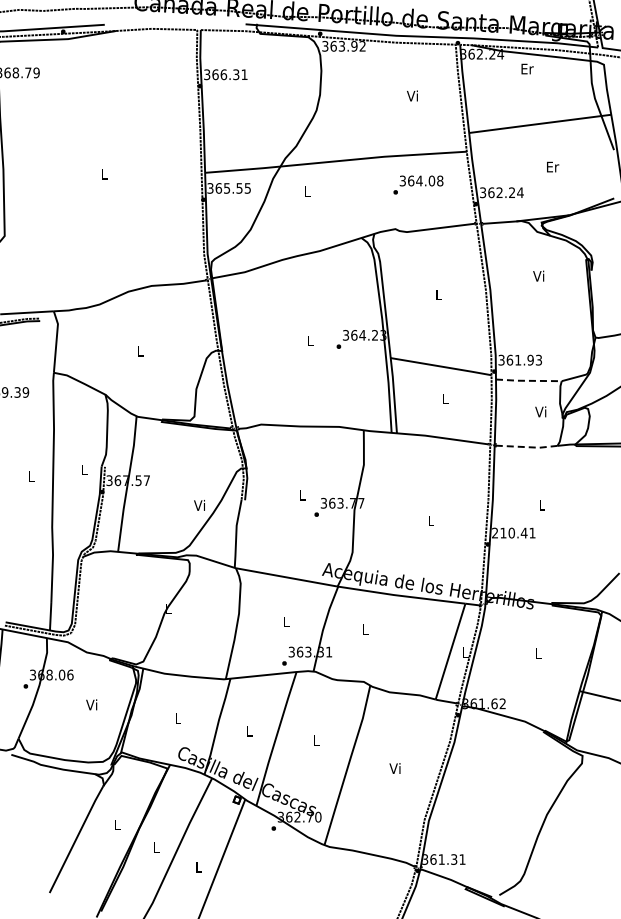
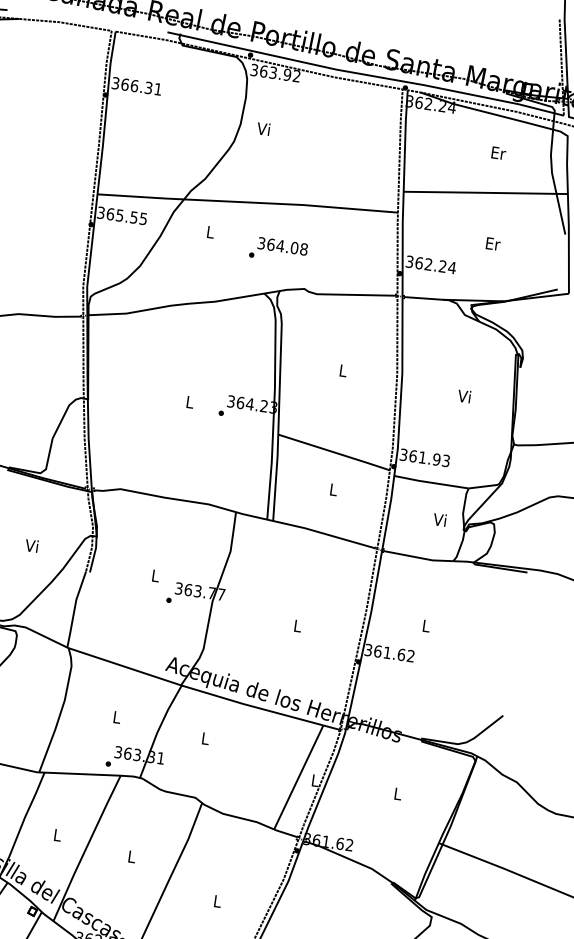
text: (527, 68) -> (498, 152), moved
text: (412, 95) -> (263, 128), moved
text: (418, 184) -> (278, 249), moved
text: (538, 275) -> (464, 395), moved
line: (528, 380) -> (431, 482), dashed -> solid
line: (527, 447) -> (419, 558), dashed -> solid
text: (199, 505) -> (31, 545), moved
text: (513, 532) -> (389, 652), 210.41 -> 361.62
text: (394, 768) -> (216, 901), Vi -> L

